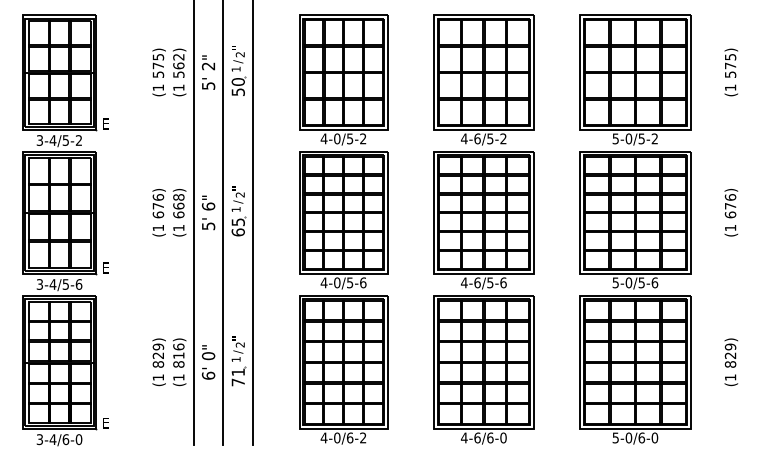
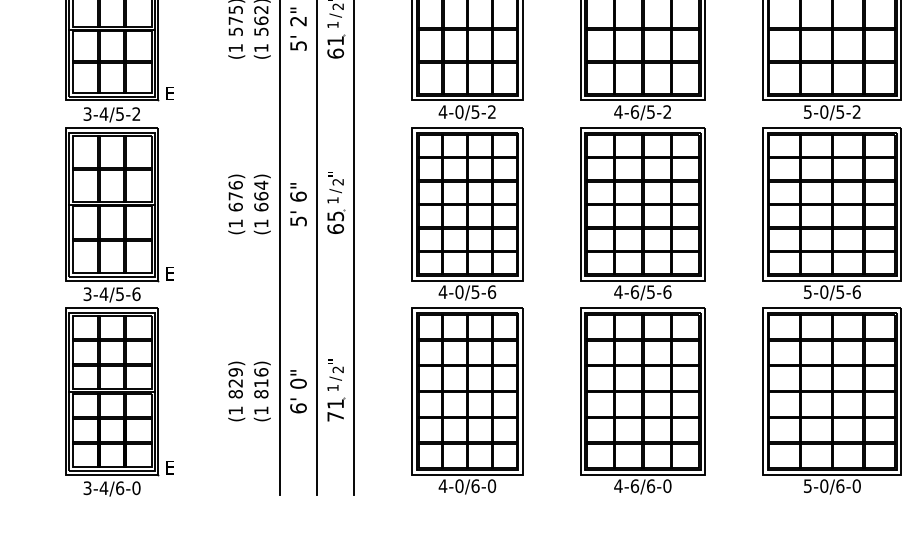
text: (237, 87) -> (334, 47), 50 -> 61
text: (178, 197) -> (260, 185), 668) -> 664)
text: (363, 437) -> (492, 485), 4-0/6-2 -> 4-0/6-0

